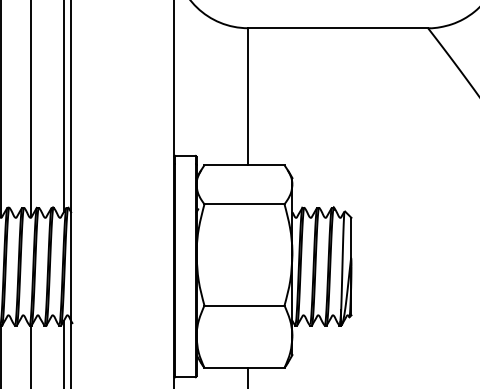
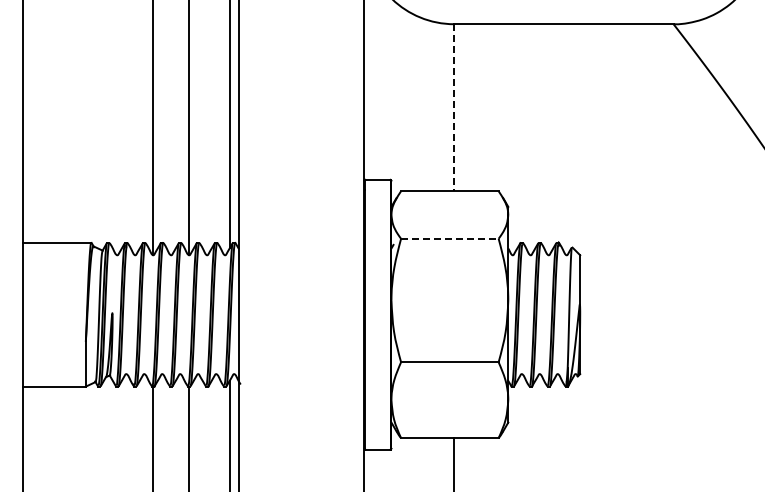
line: (248, 96) -> (454, 107), solid -> dashed
line: (244, 204) -> (449, 238), solid -> dashed

